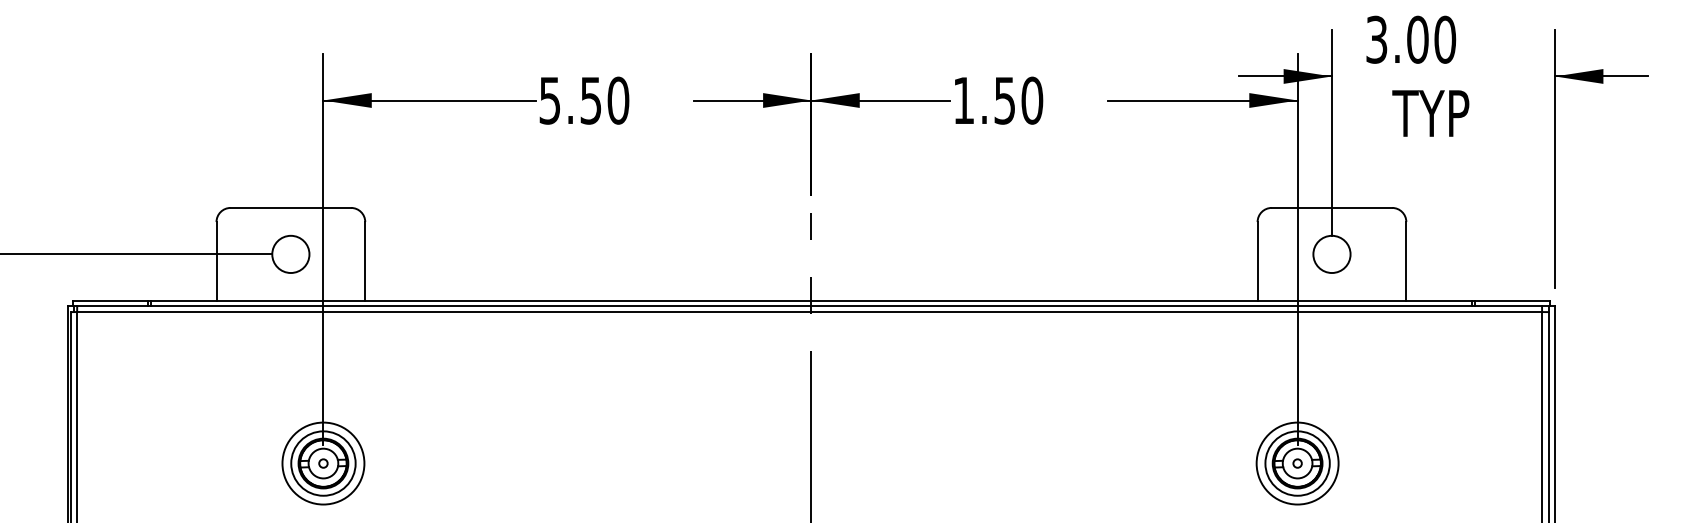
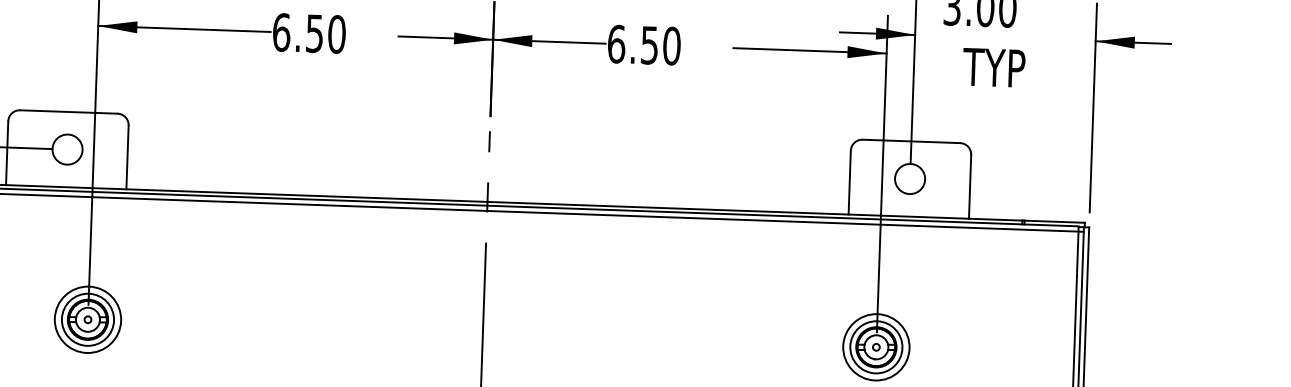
text: (550, 100) -> (281, 32), 5.50 -> 6.50
text: (963, 100) -> (616, 44), 1.50 -> 6.50

